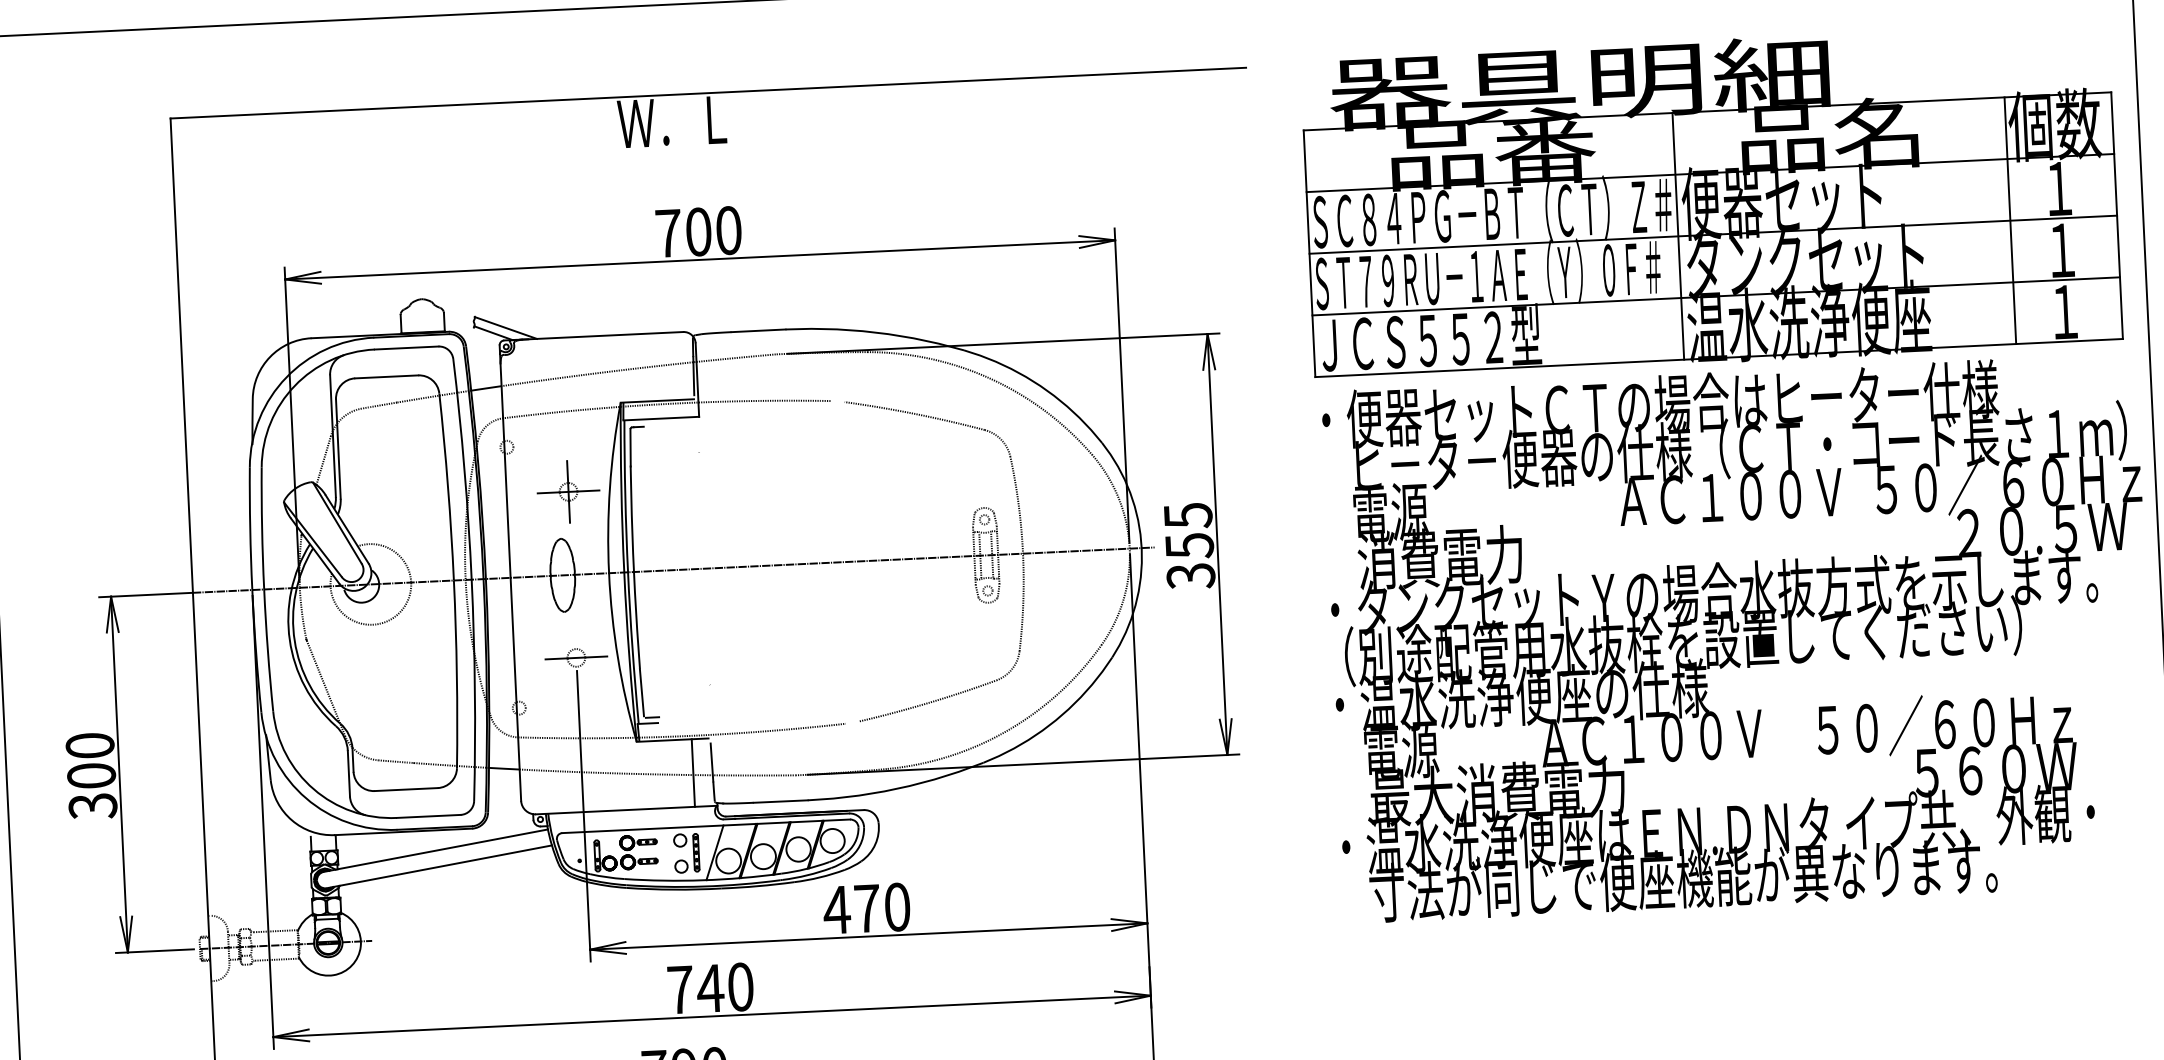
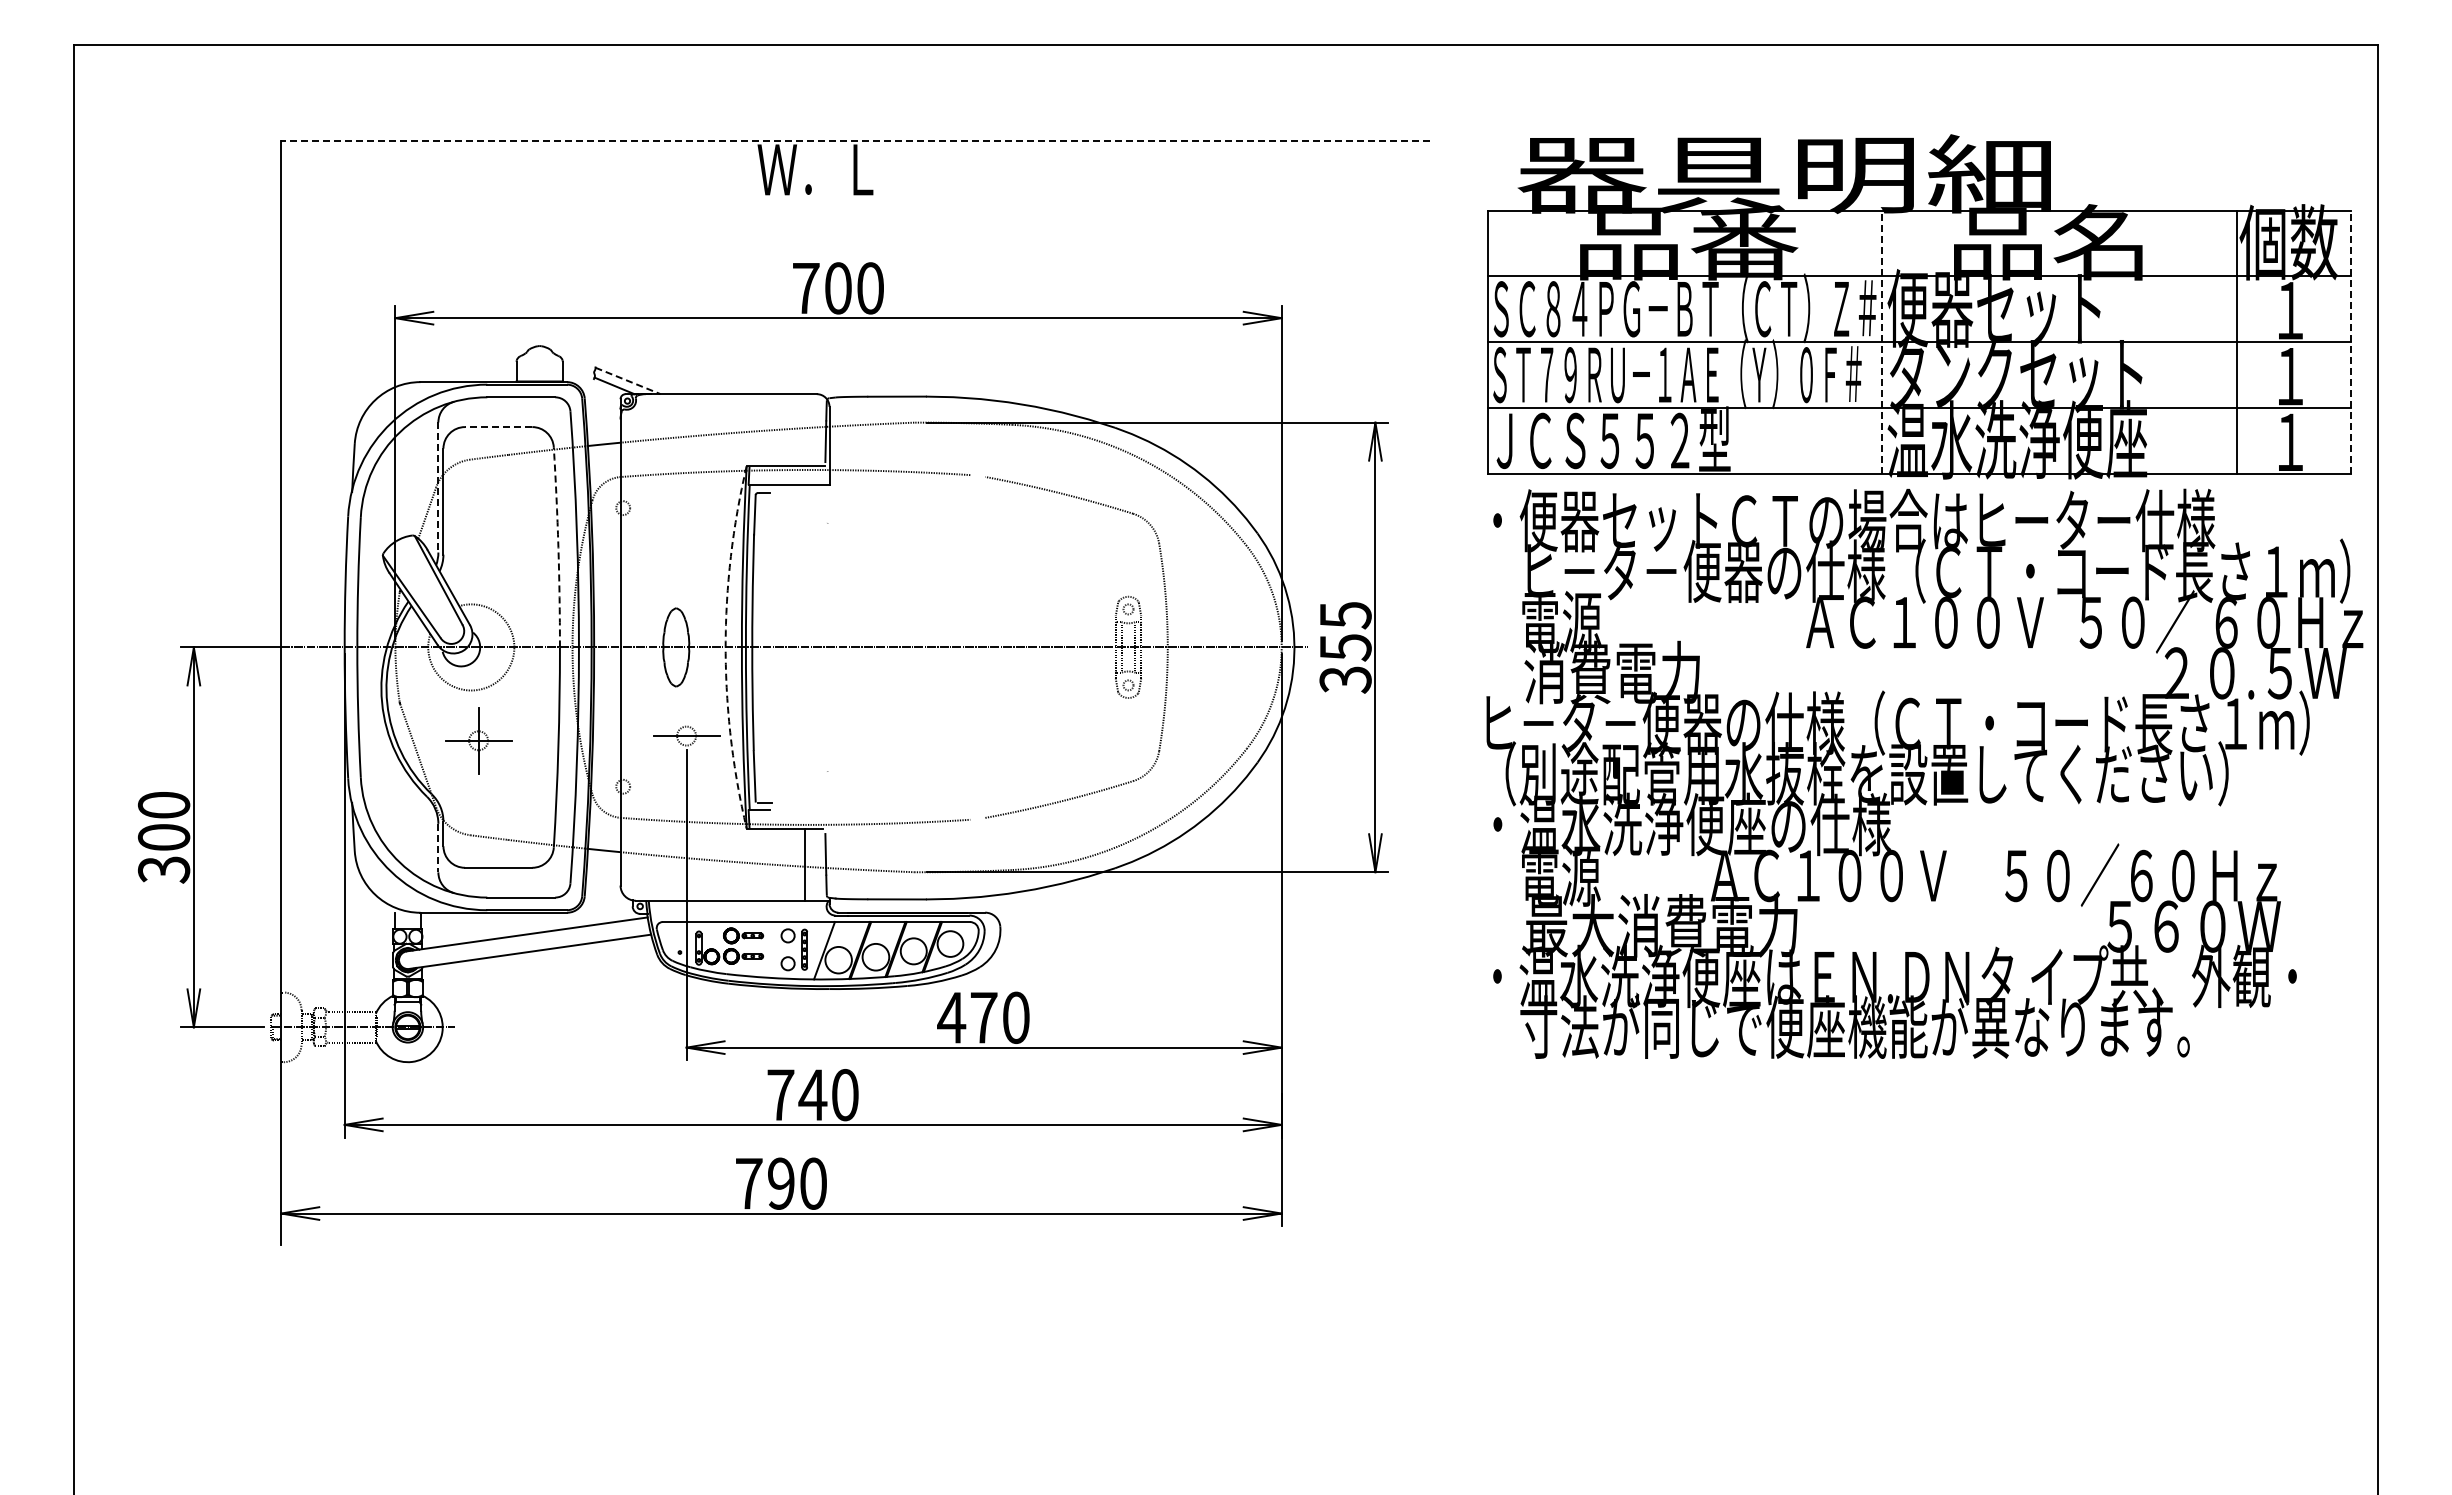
line: (708, 92) -> (855, 140), solid -> dashed
line: (2117, 215) -> (2350, 342), solid -> dashed
line: (1678, 236) -> (1882, 342), solid -> dashed
line: (506, 328) -> (628, 381), solid -> dashed
line: (386, 377) -> (498, 427), solid -> dashed
line: (333, 437) -> (438, 488), solid -> dashed
arc: (448, 487) -> (558, 547), solid -> dashed
part: (568, 491) -> (478, 740), moved
arc: (608, 573) -> (725, 647), solid -> dashed
text: (1710, 591) -> (1898, 722), ・タンクセットＹの場合水抜方式を示します。 -> ヒ－タ－便器の仕様（ＣＴ・コード長さ１ｍ）
line: (349, 774) -> (438, 848), solid -> dashed

